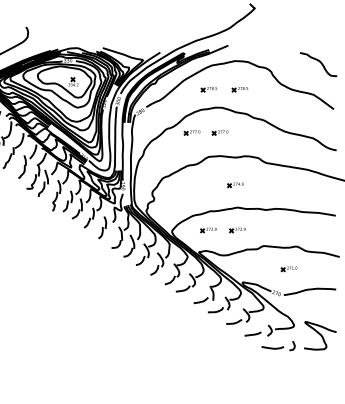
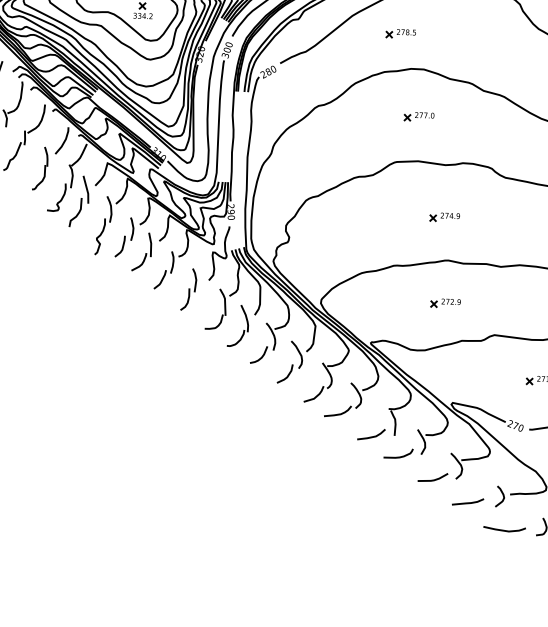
part: (239, 89) -> (458, 35), removed
part: (191, 132) -> (364, 114), removed
part: (208, 230) -> (390, 301), removed

